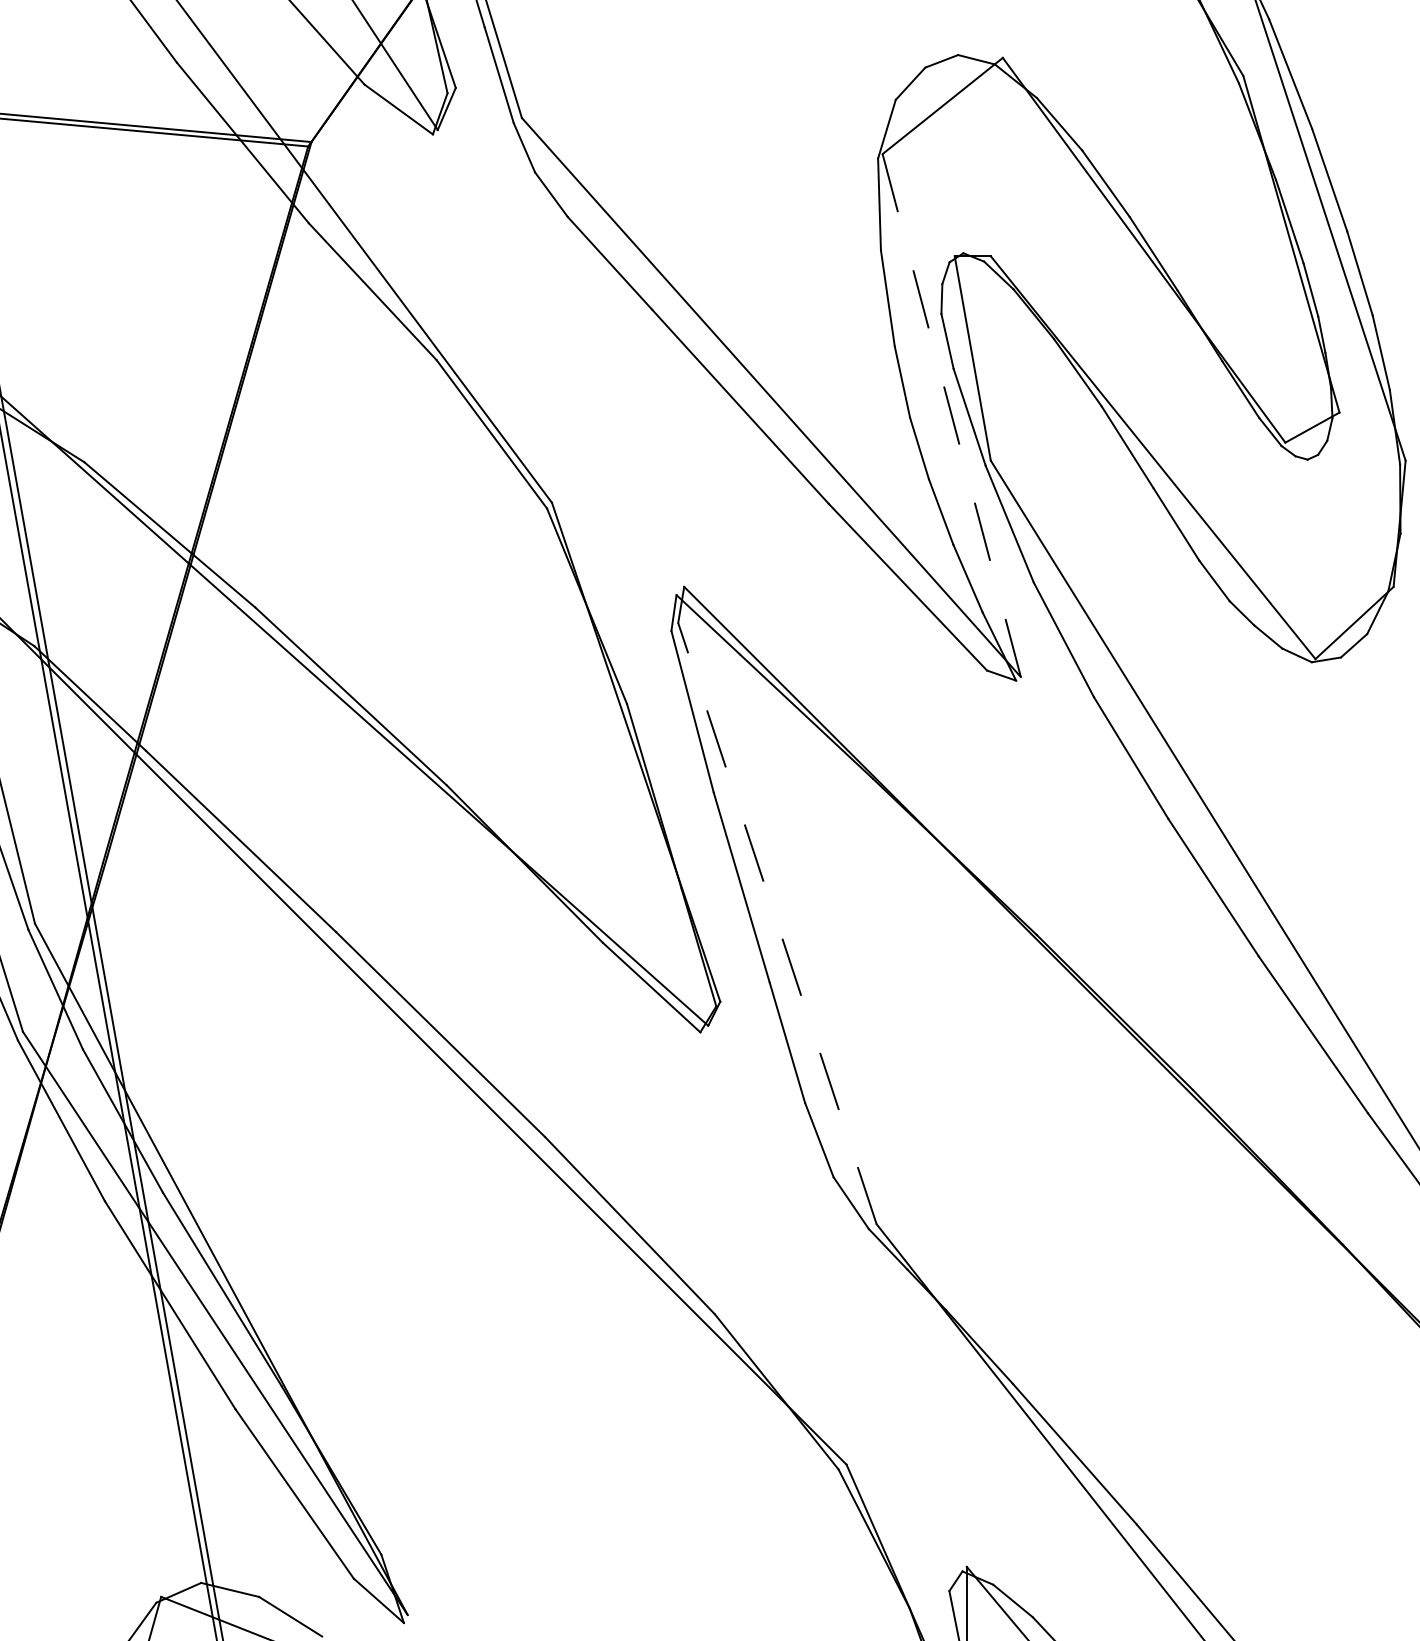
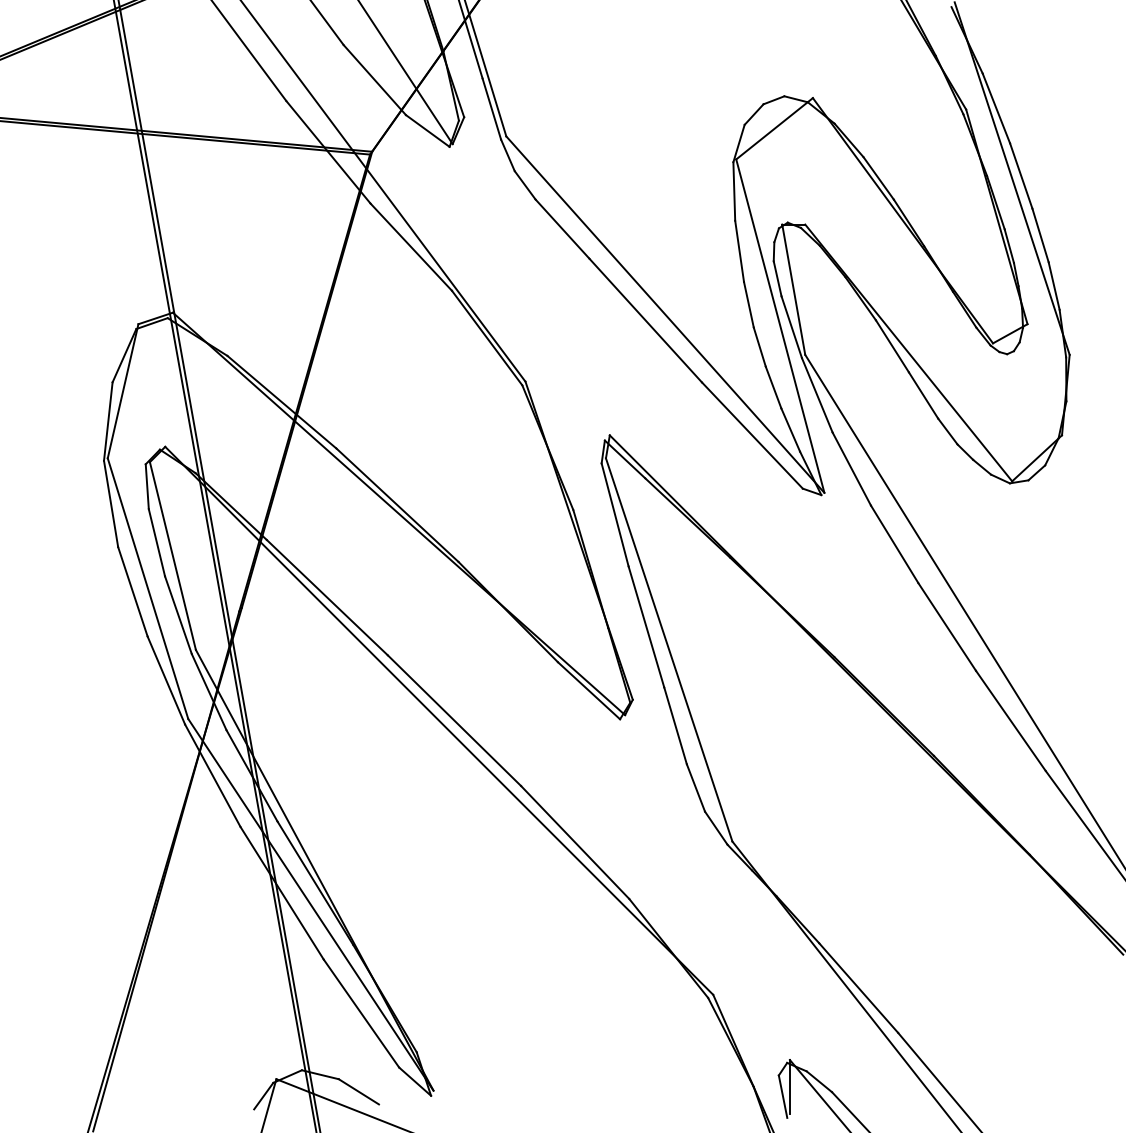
line: (952, 414) -> (780, 325), dashed -> solid
line: (777, 922) -> (669, 649), dashed -> solid

